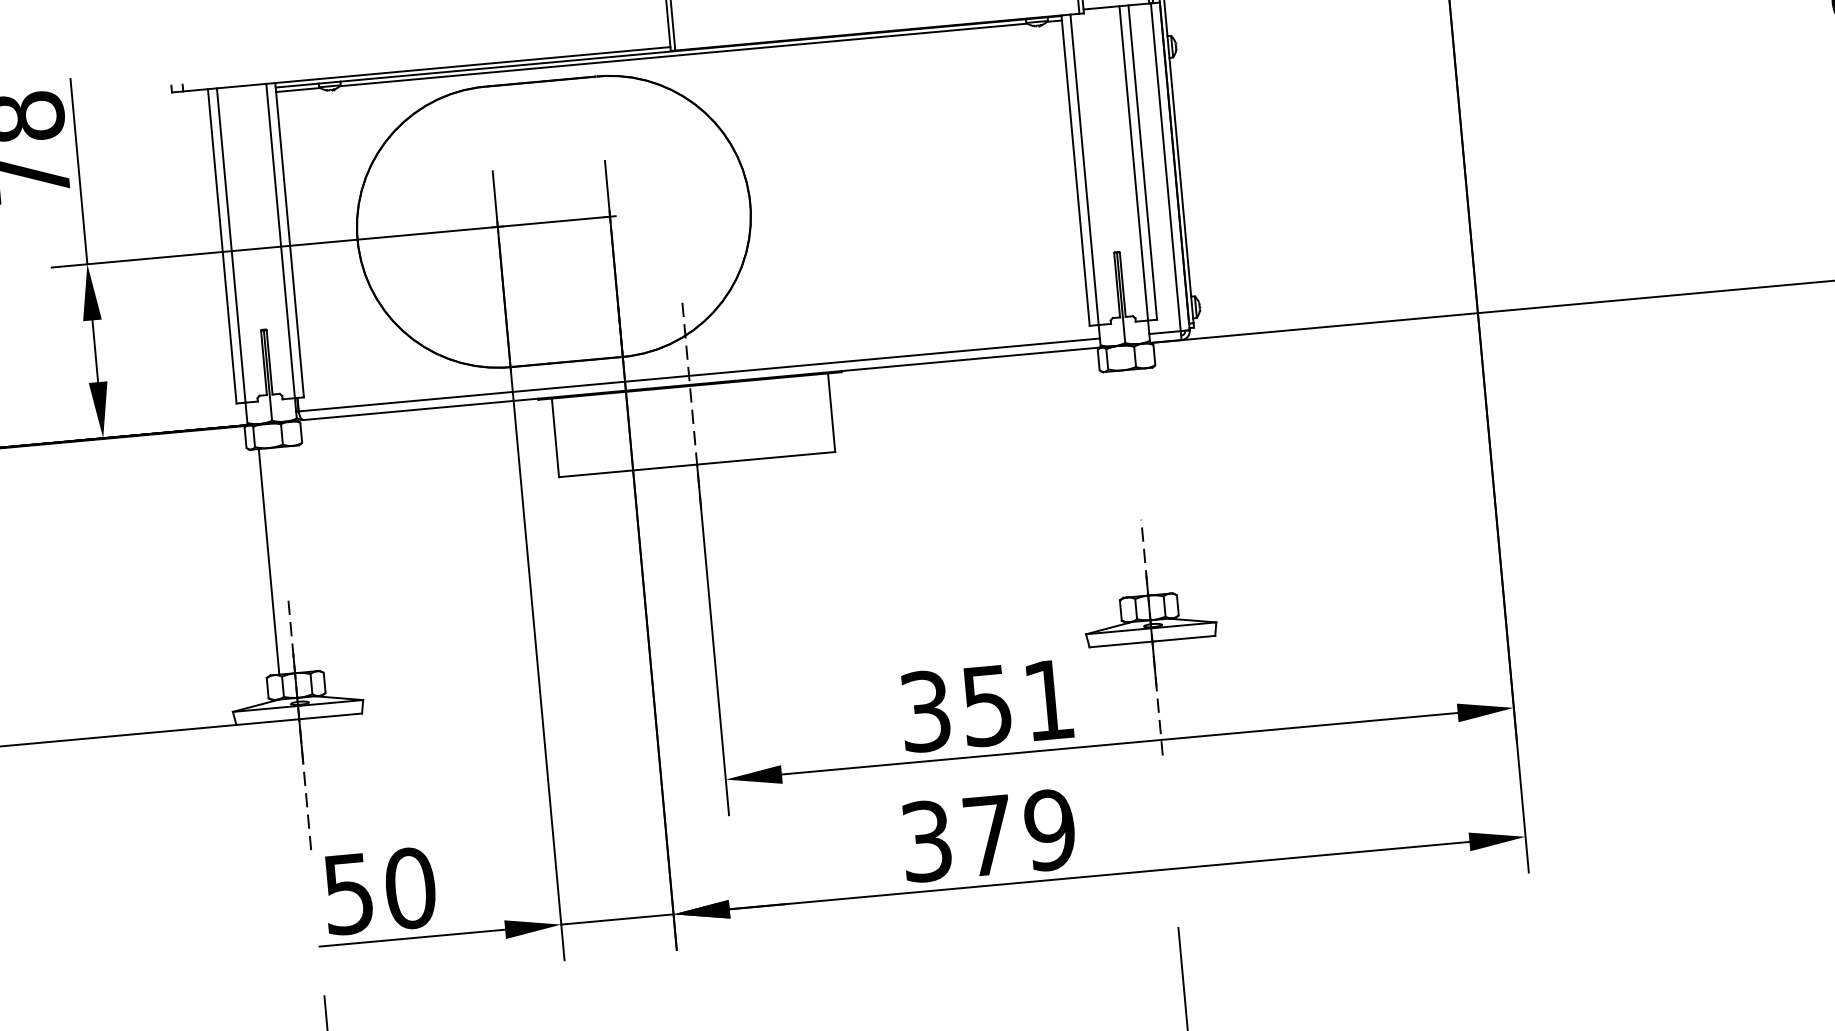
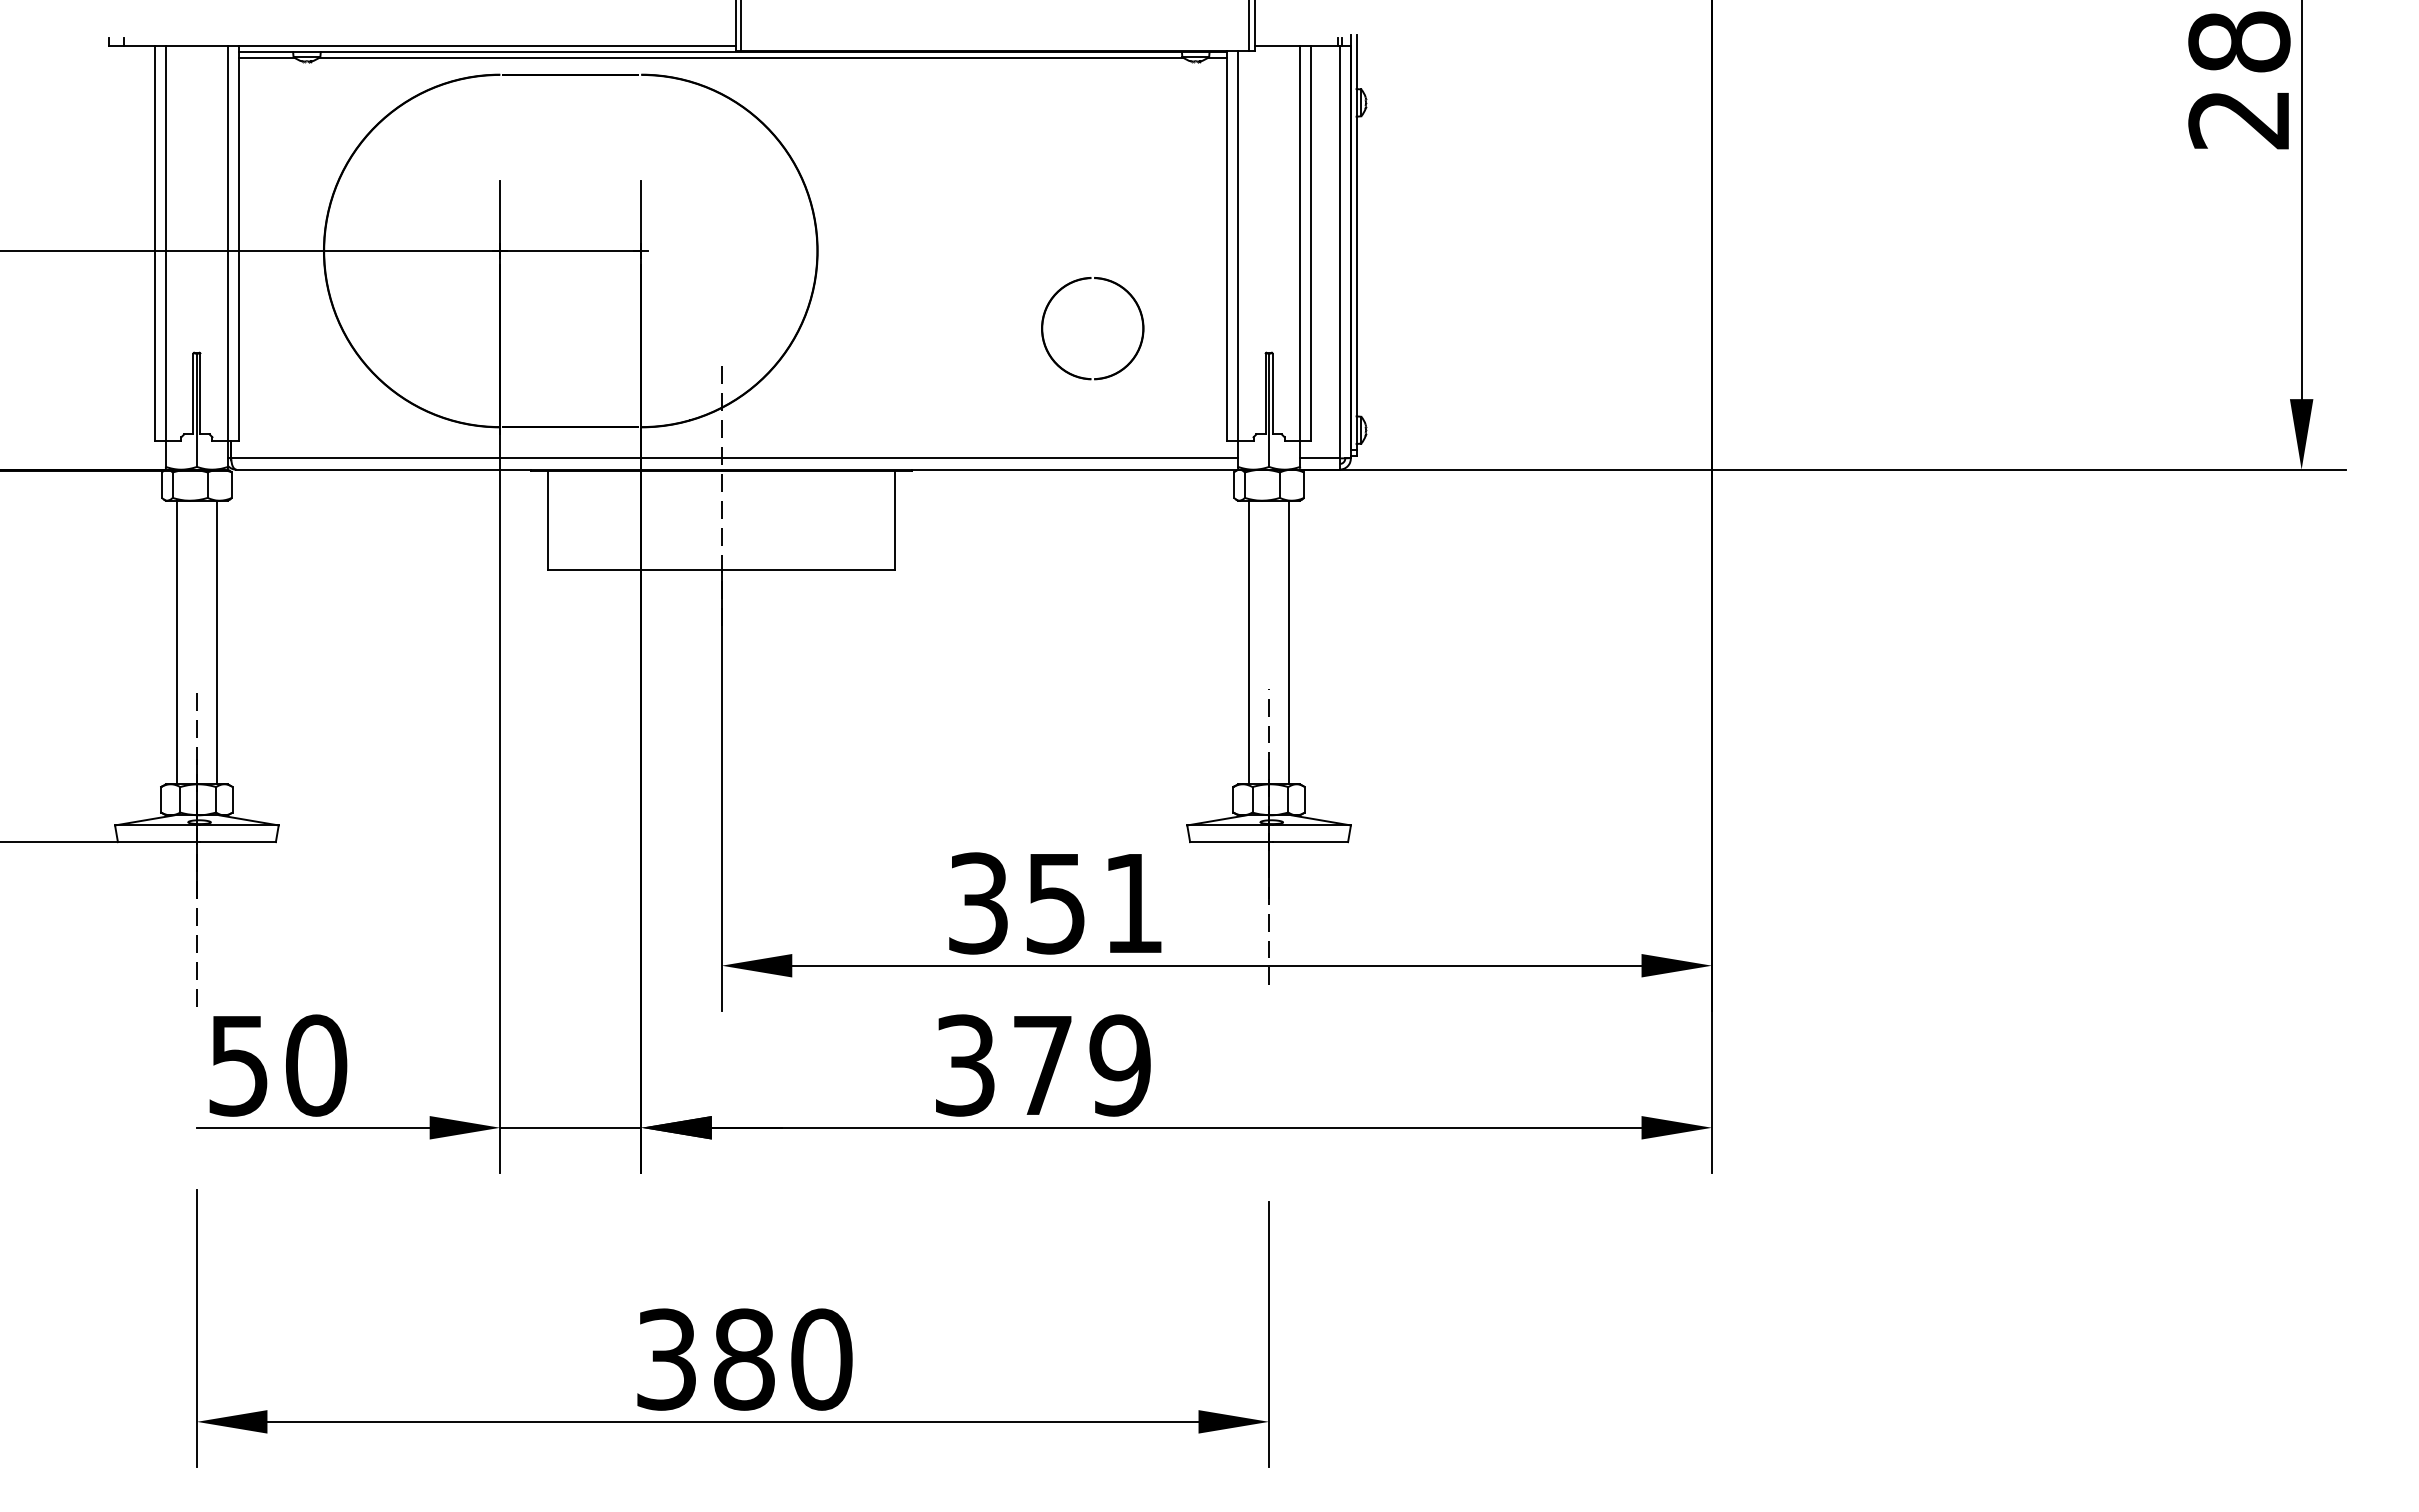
part: (946, 218) -> (1060, 291), added
line: (1153, 481) -> (1288, 642), added
line: (1122, 484) -> (1249, 642), added
line: (300, 558) -> (216, 642), added

